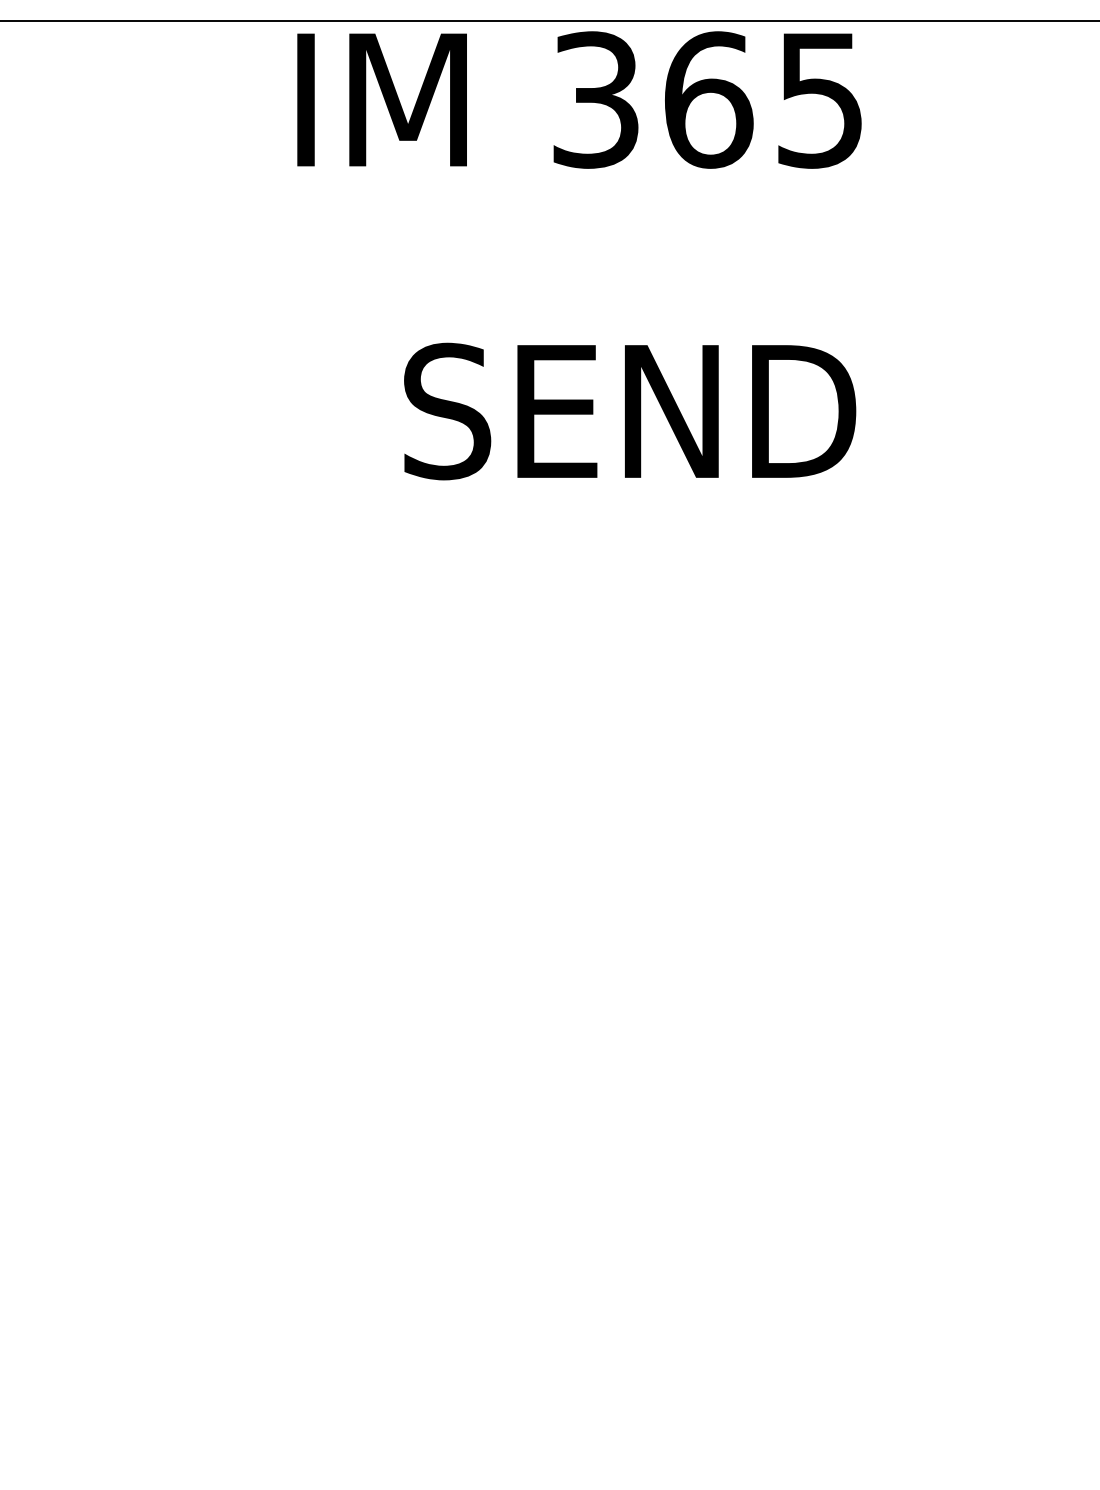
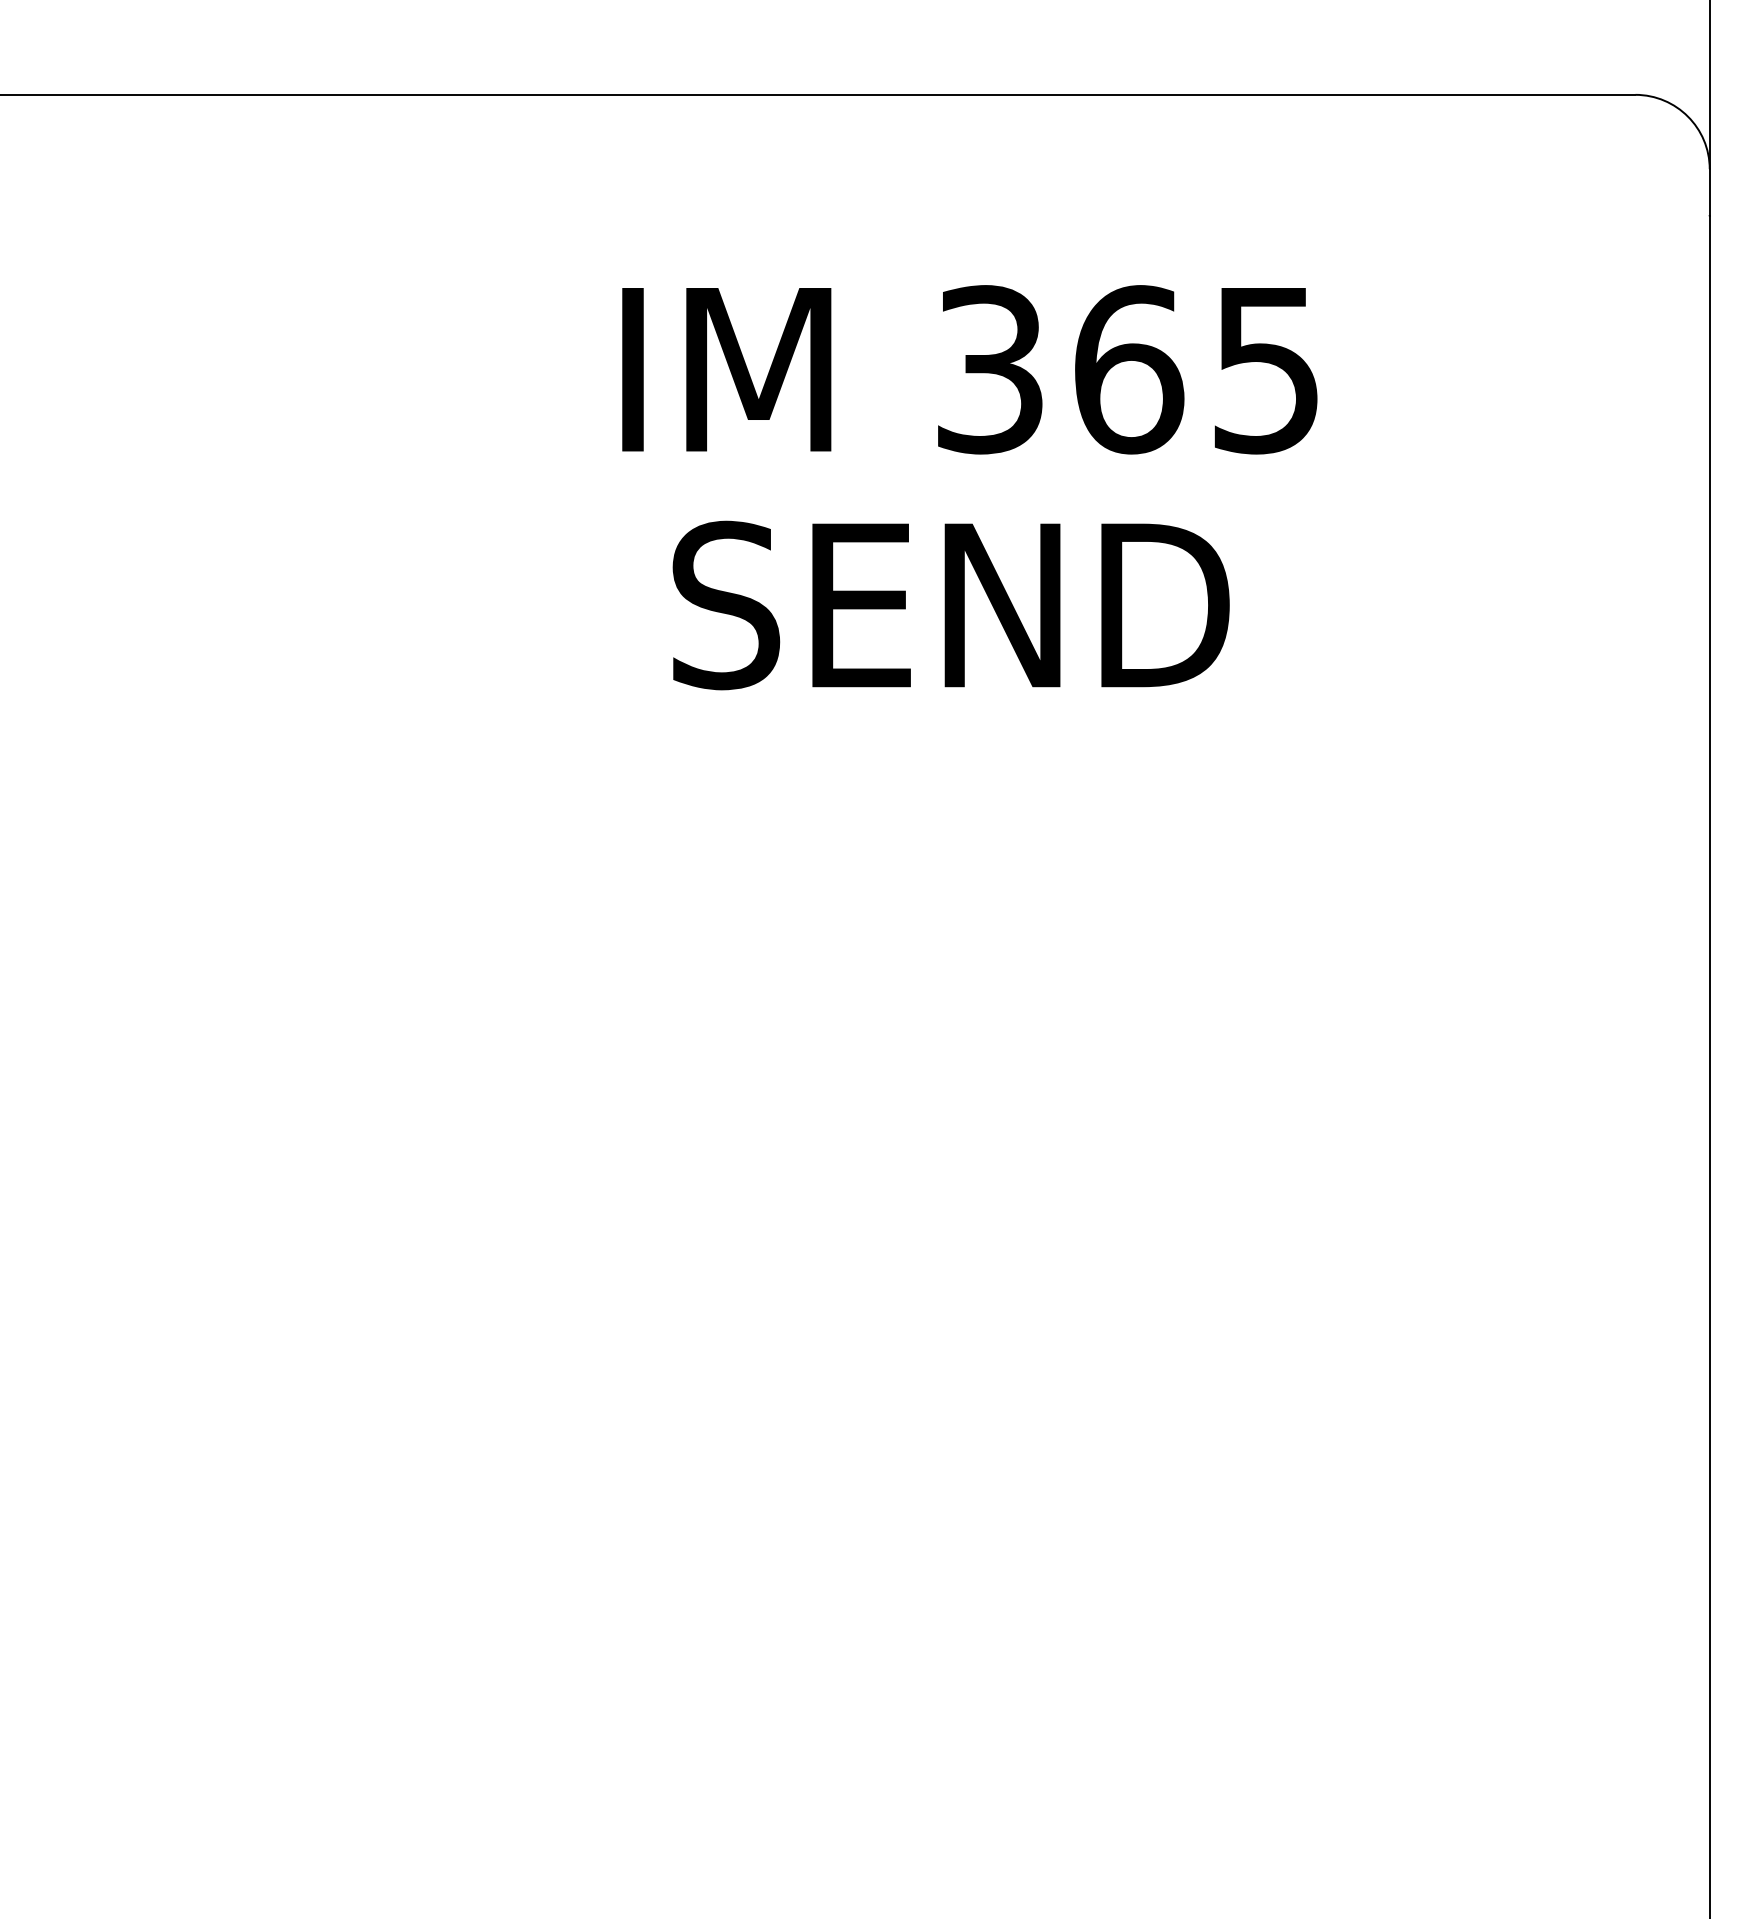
text: (579, 99) -> (969, 369), moved
text: (629, 411) -> (950, 605), moved

